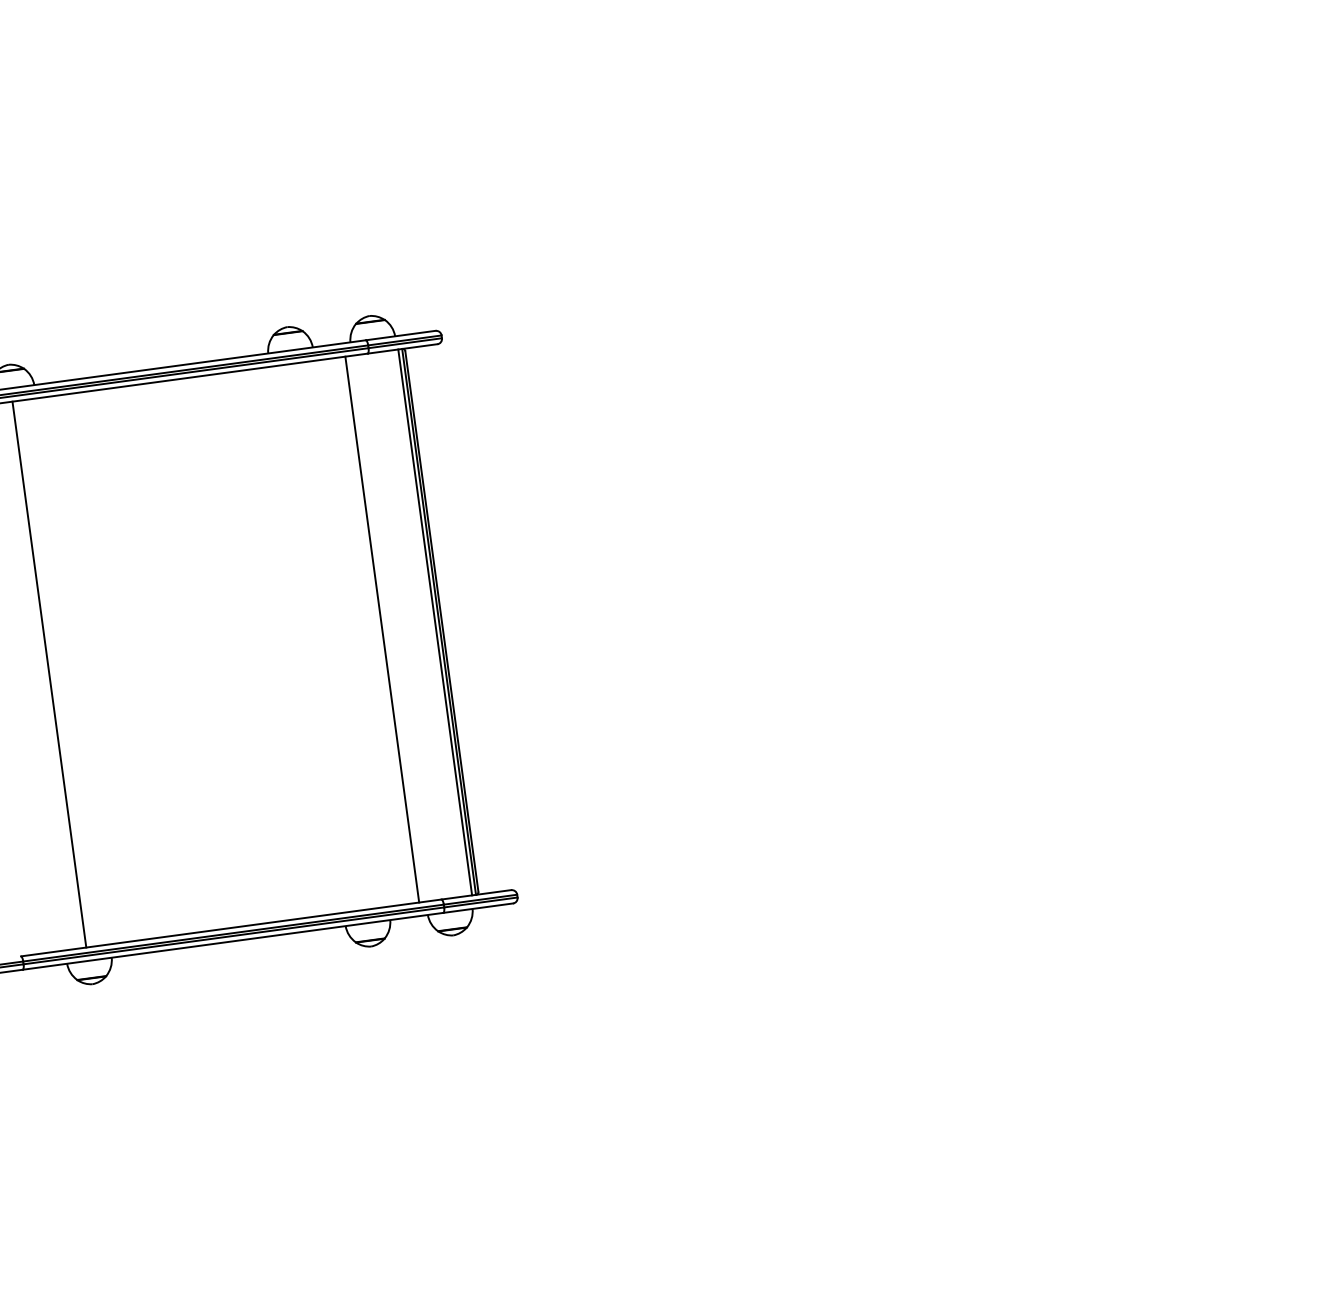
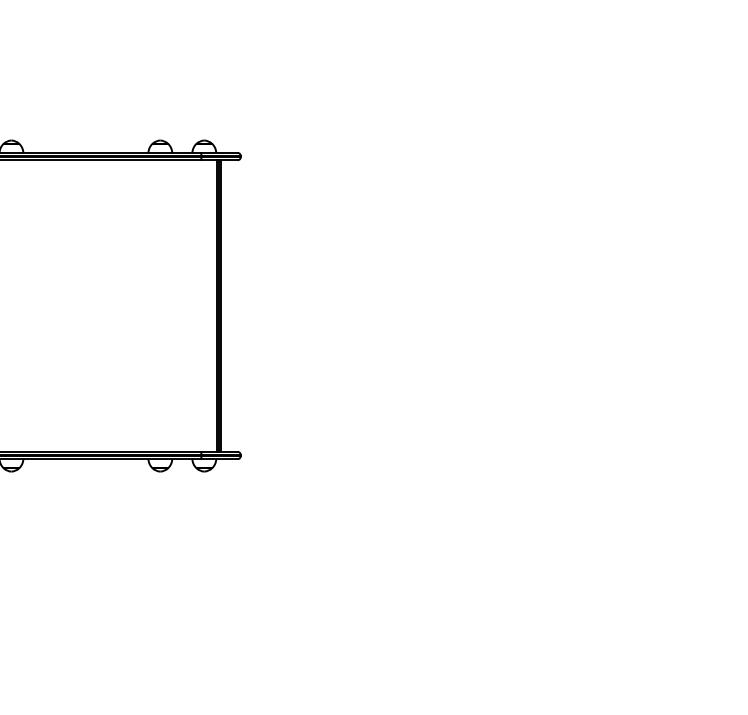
line: (381, 628) -> (188, 305), removed
line: (48, 673) -> (10, 305), removed

